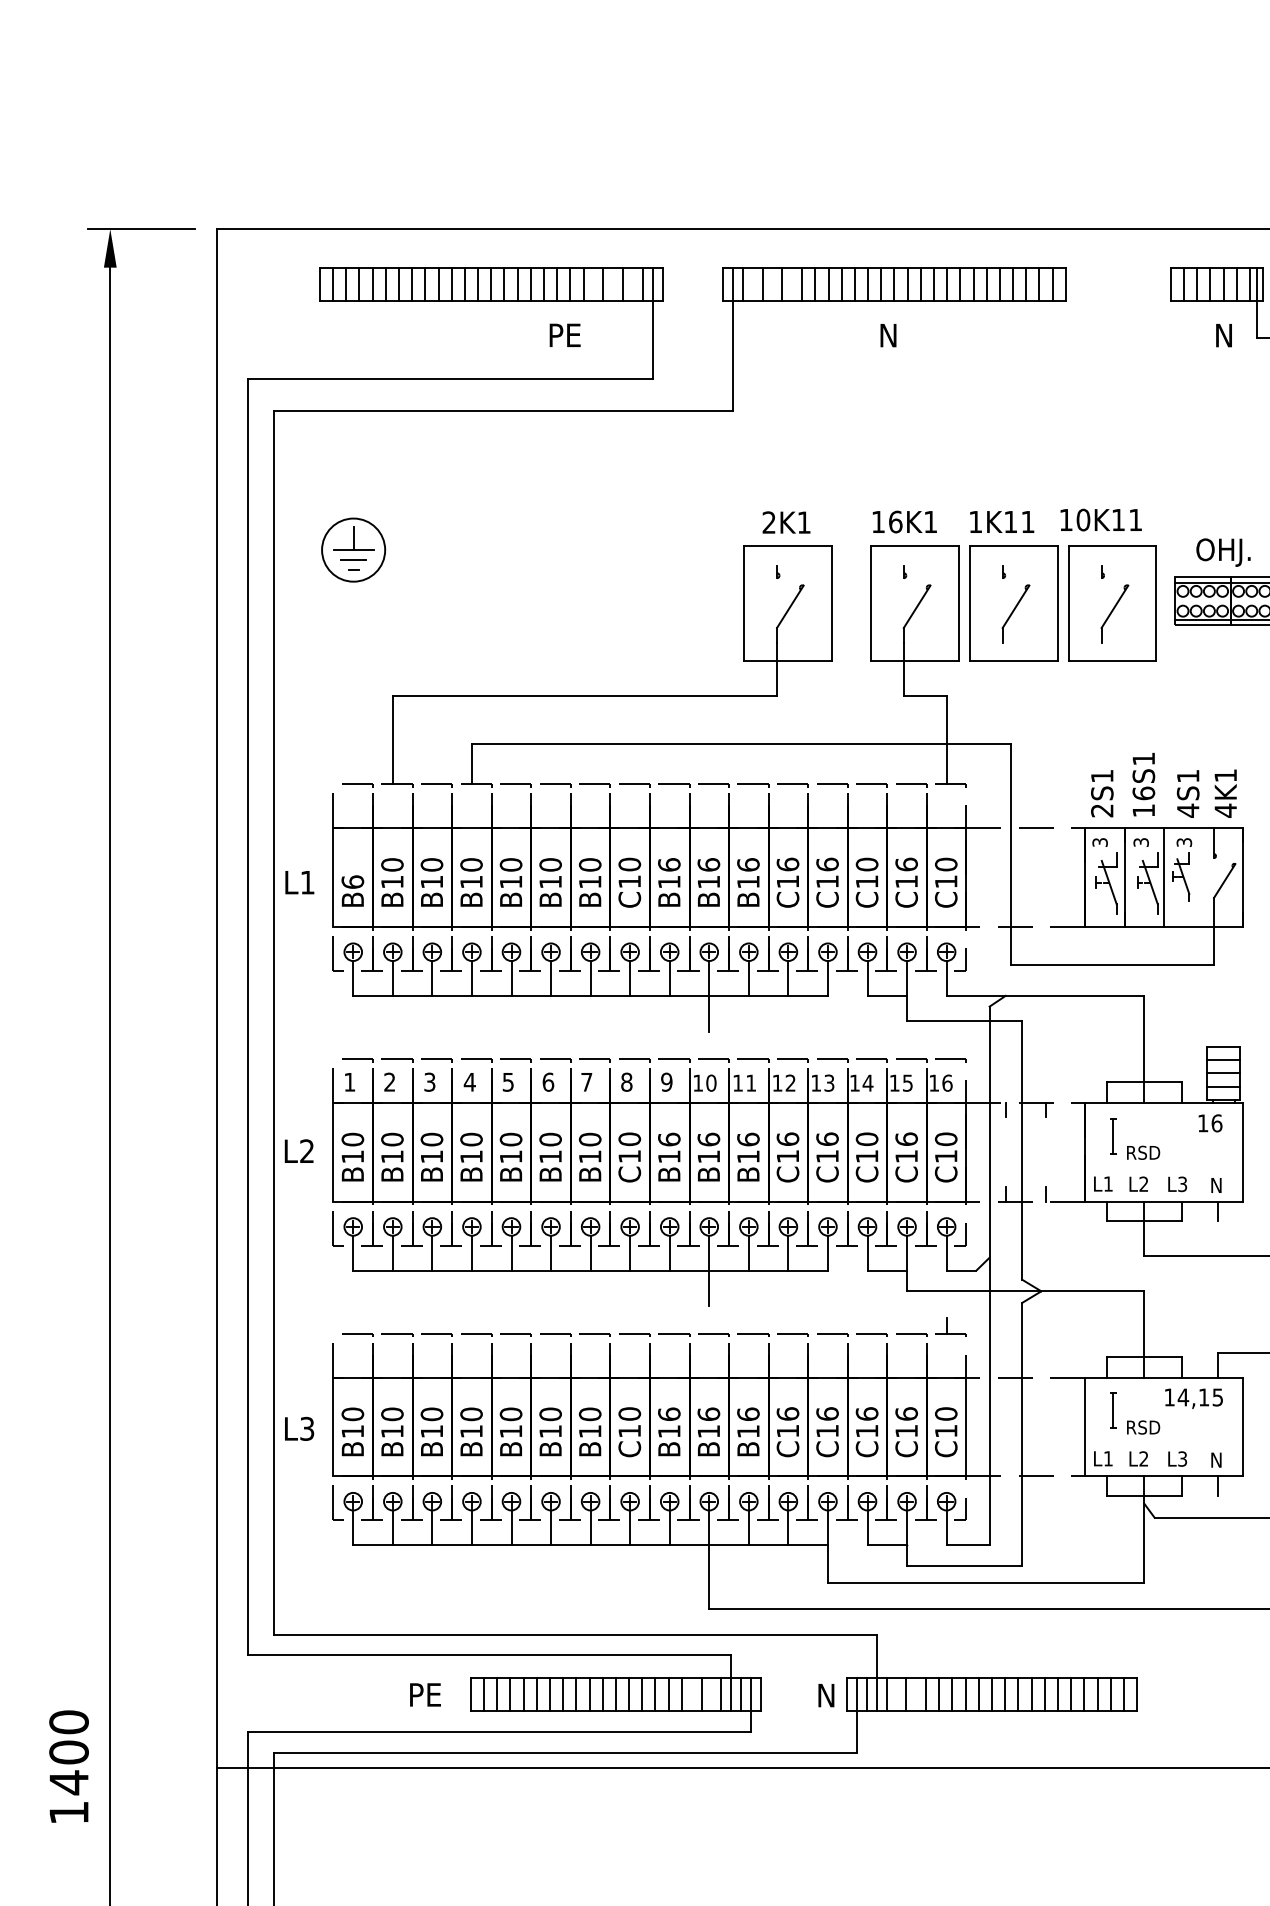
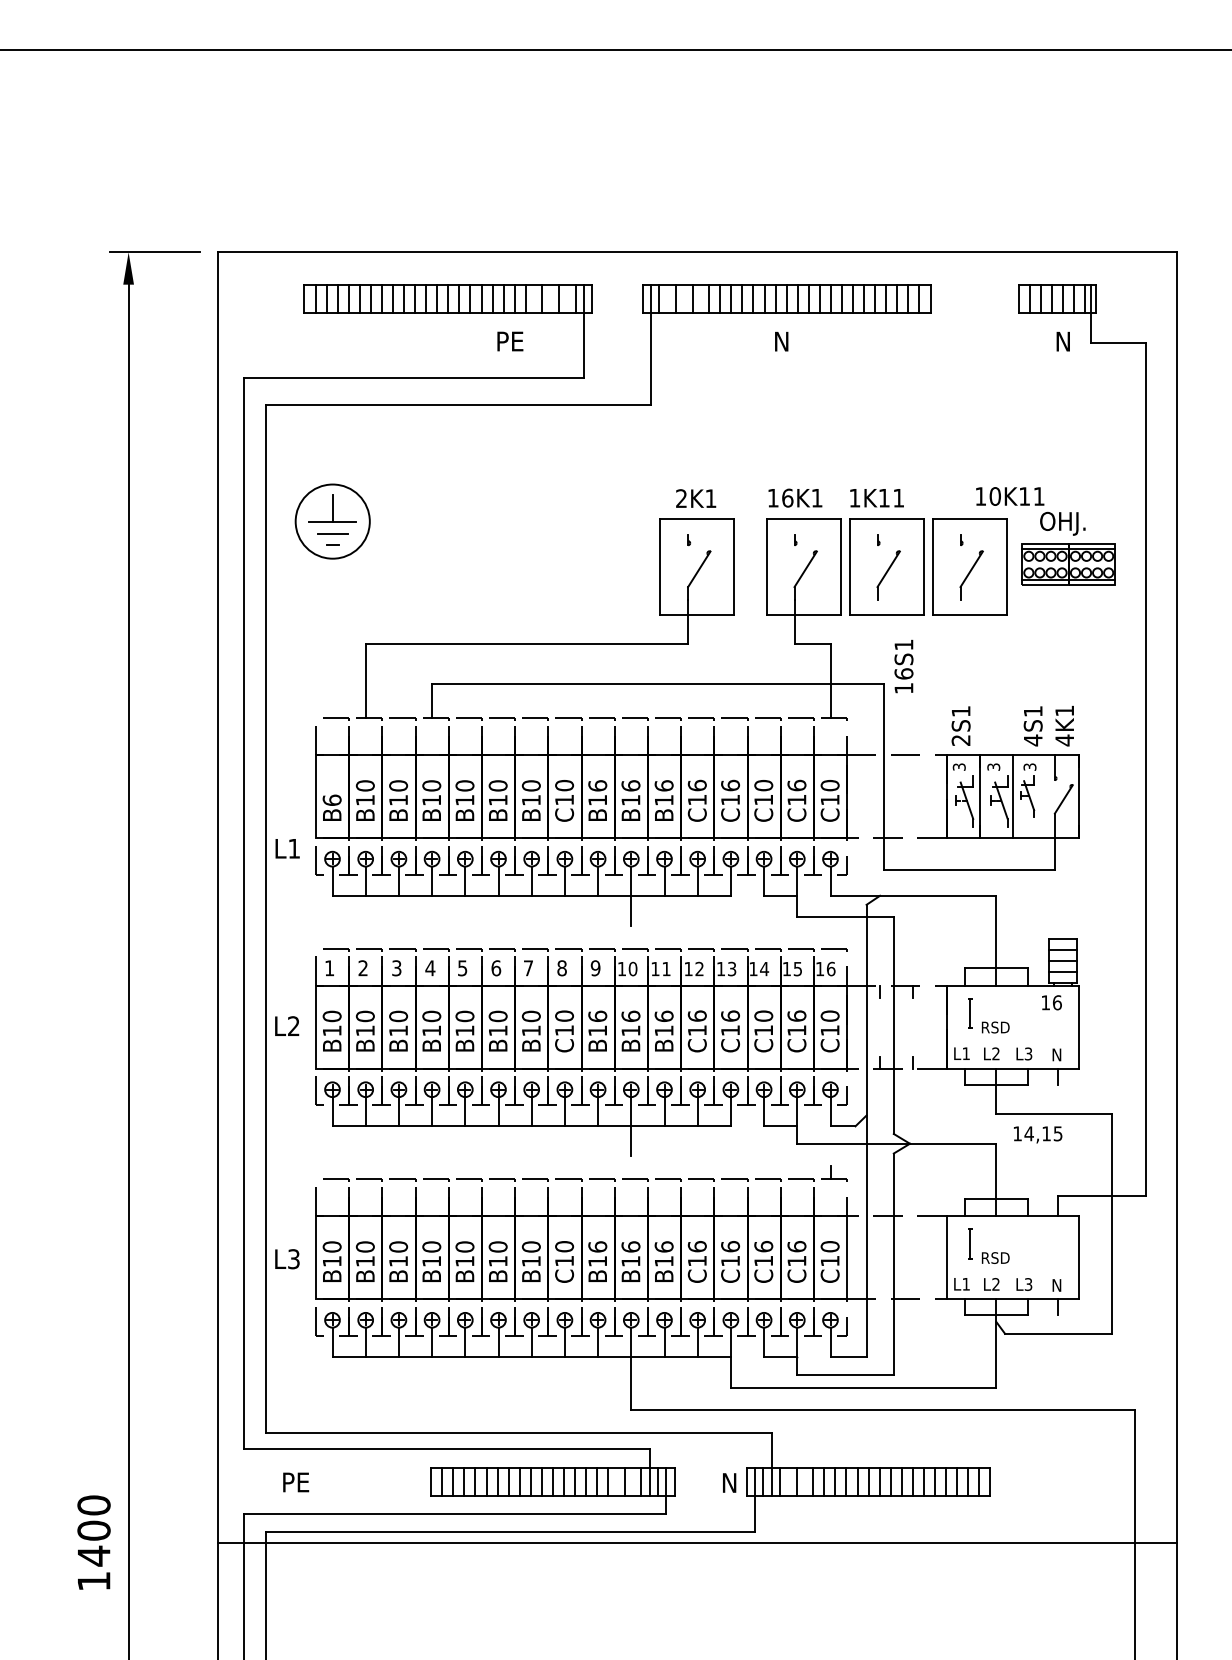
text: (1101, 520) -> (1010, 496), moved
part: (353, 549) -> (332, 521), size x1.4
text: (1143, 784) -> (903, 666), moved
text: (299, 882) -> (287, 848), moved
text: (1194, 1398) -> (1038, 1134), moved
text: (425, 1694) -> (296, 1482), moved

